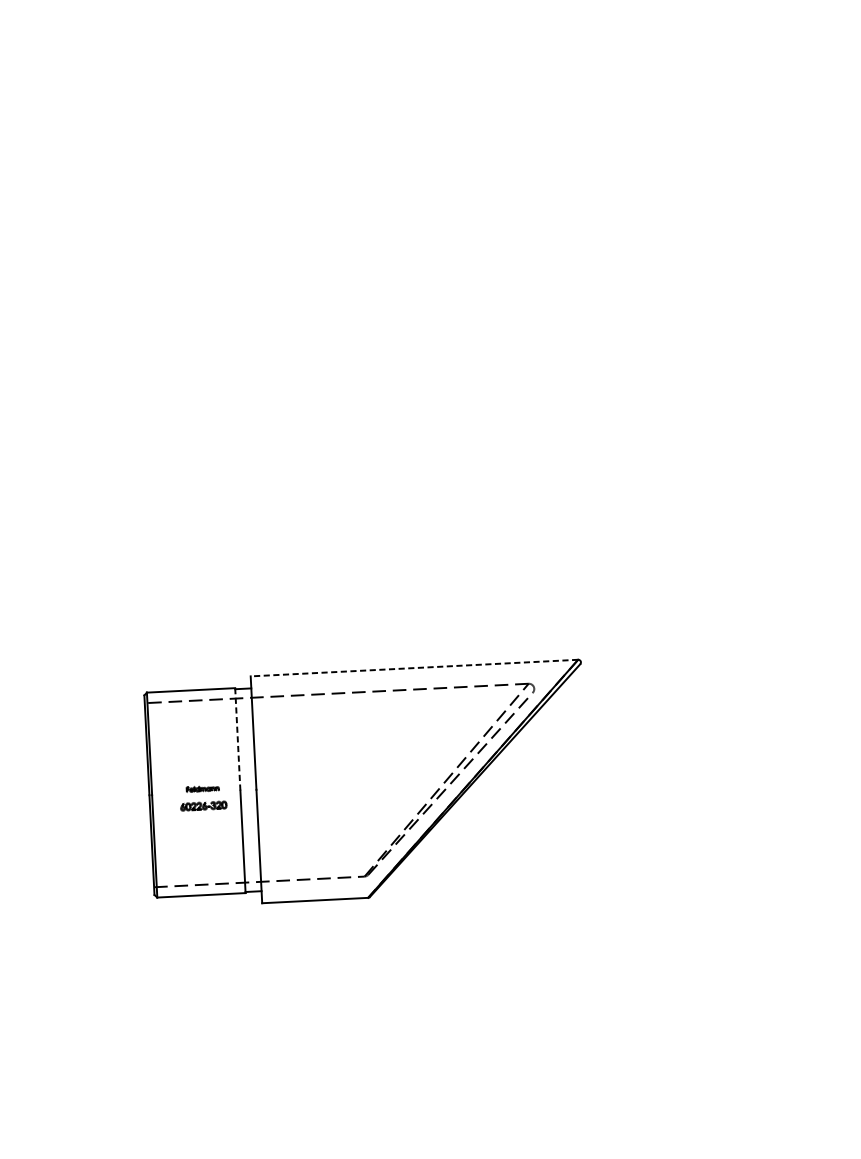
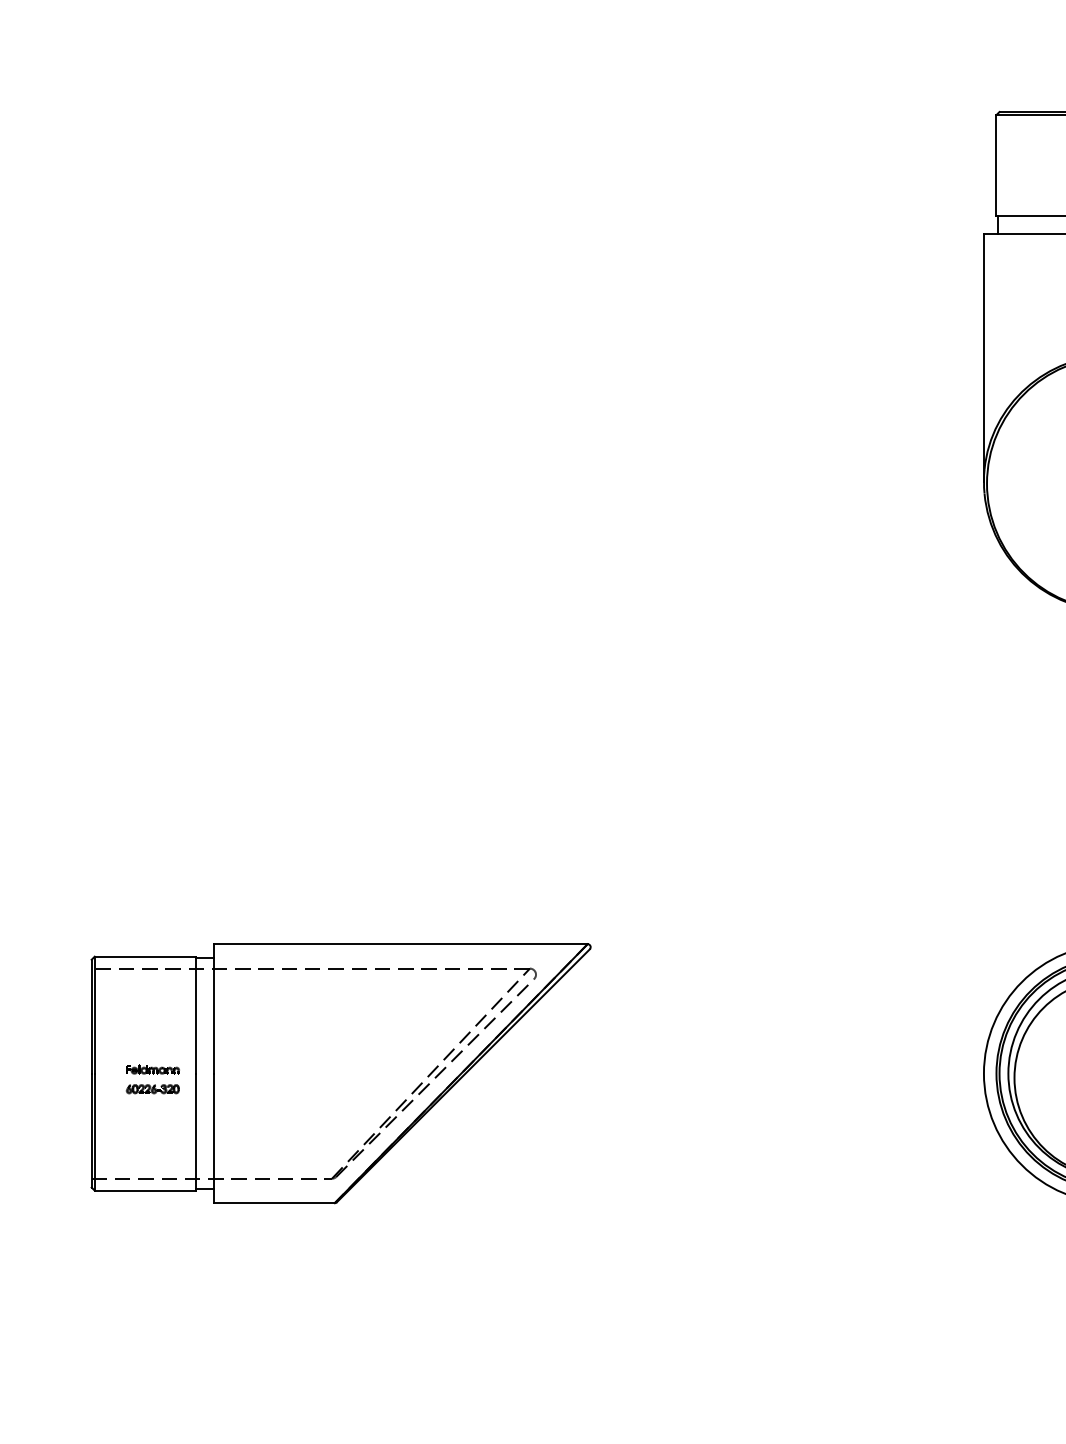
line: (414, 668) -> (400, 944), dashed -> solid
line: (237, 738) -> (195, 1014), dashed -> solid
part: (202, 788) -> (152, 1069), size x1.43

